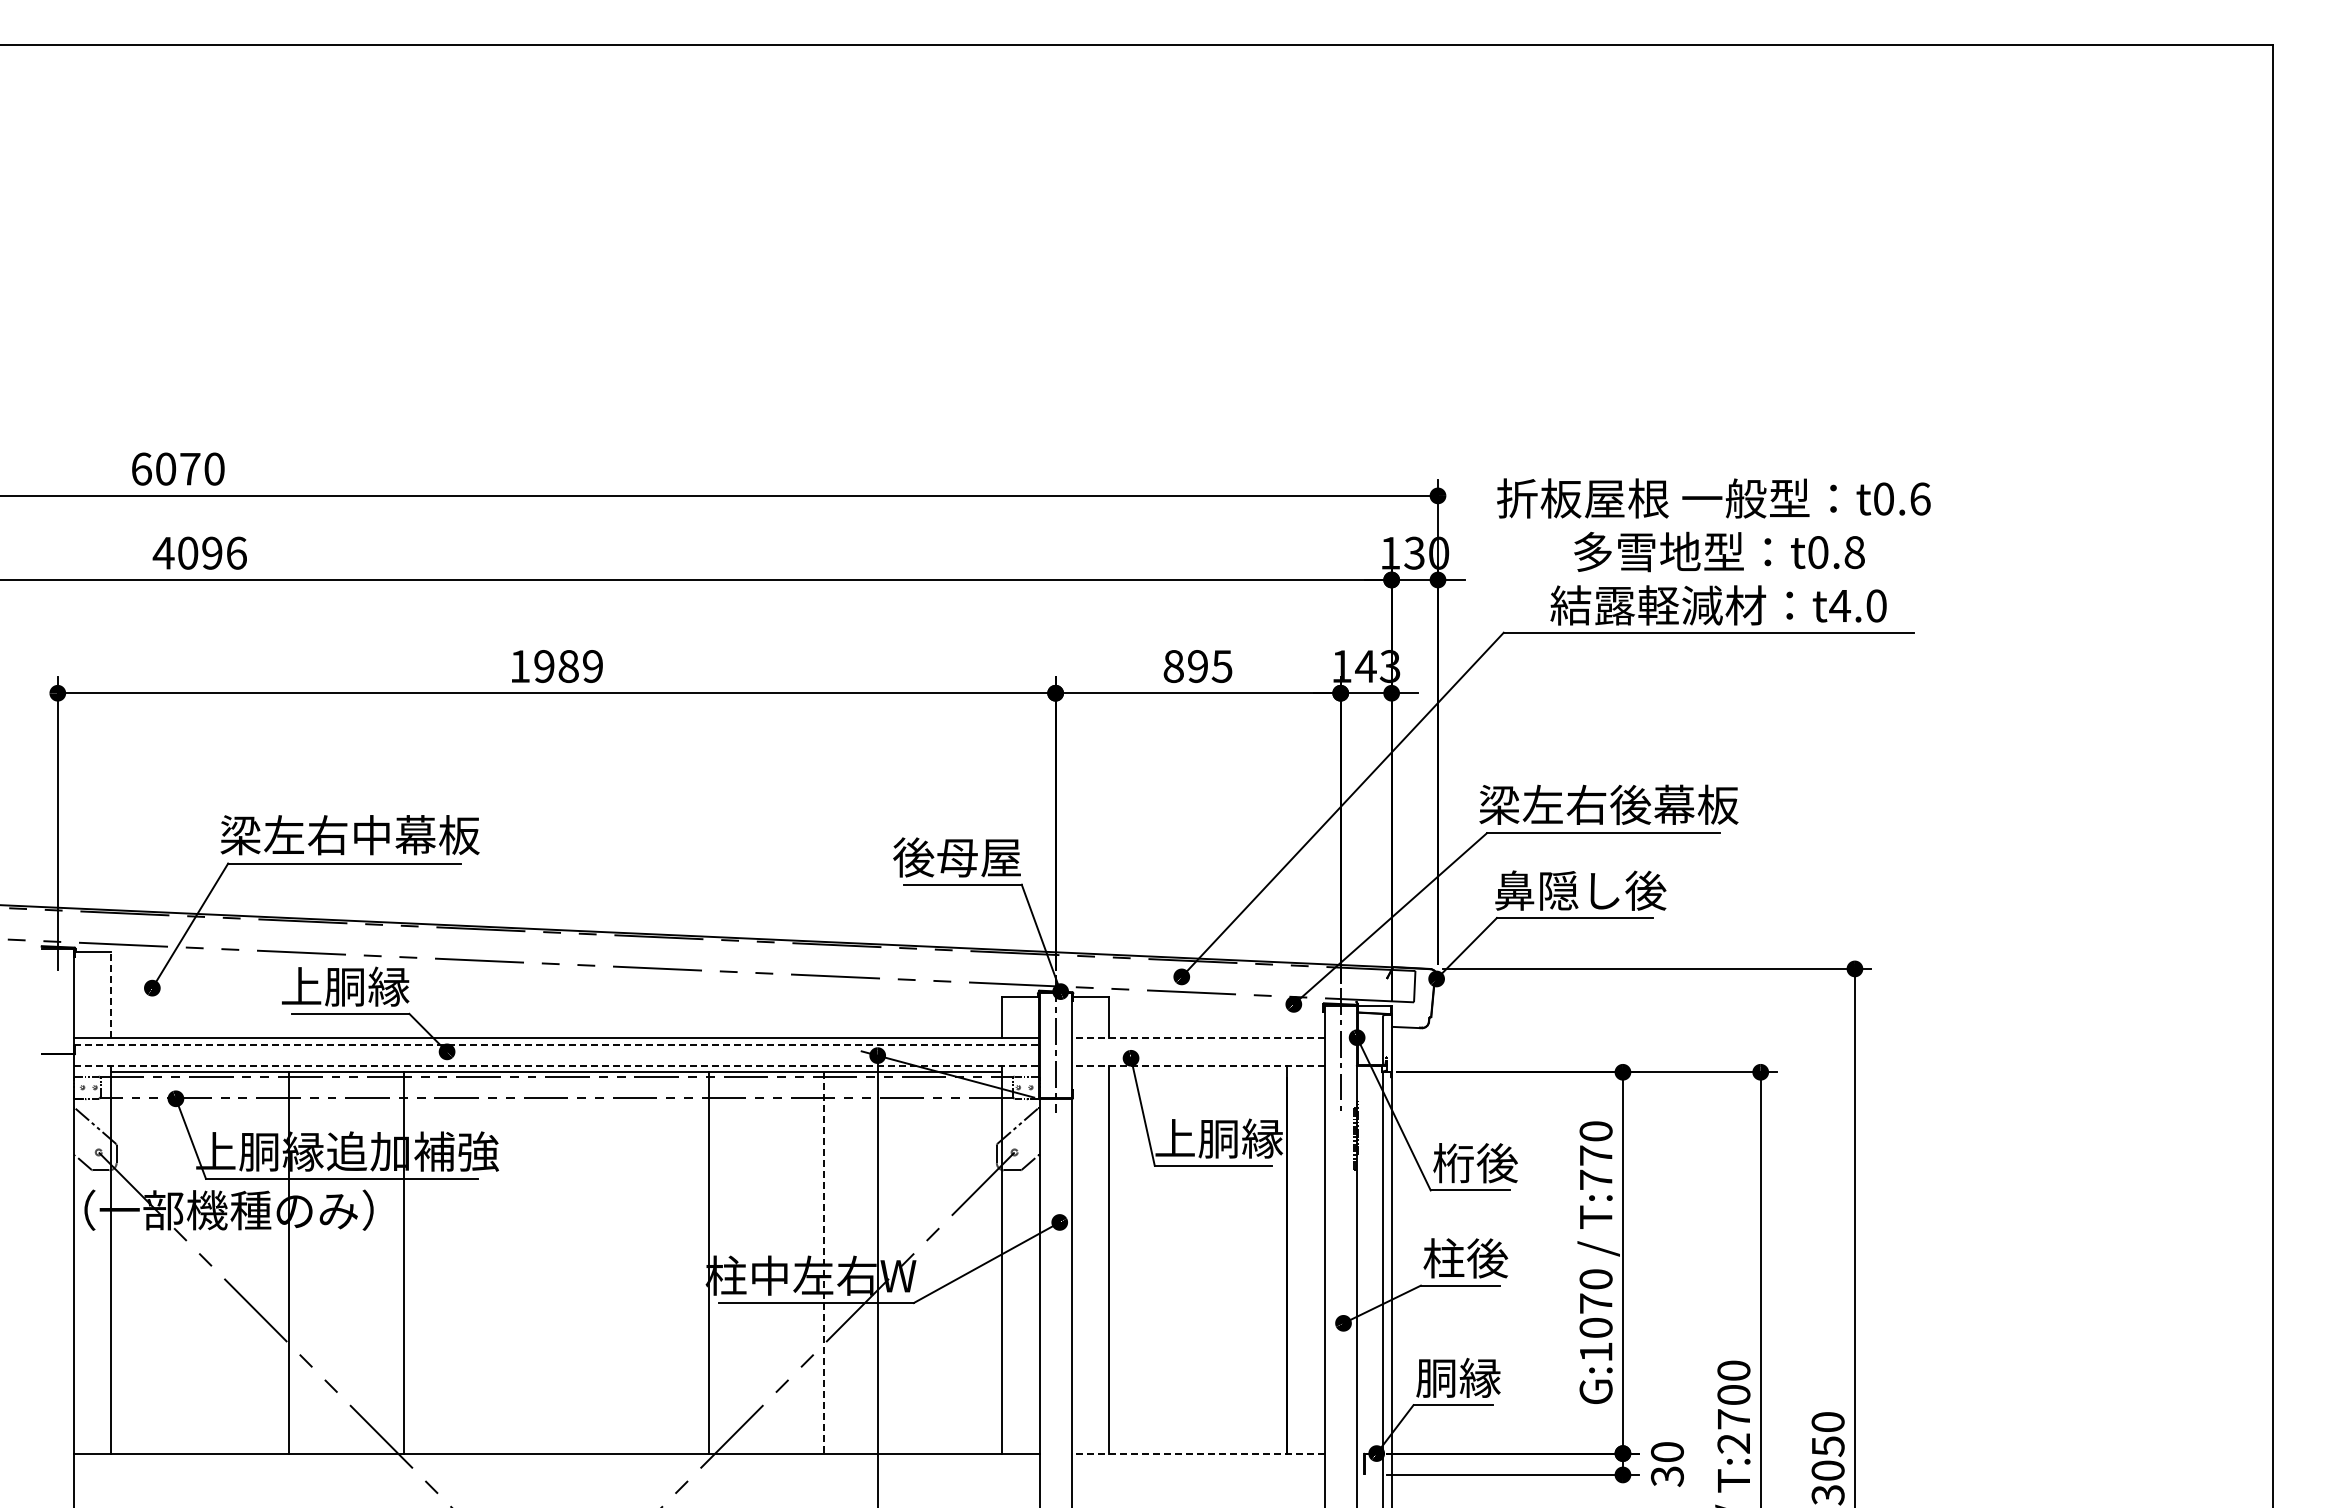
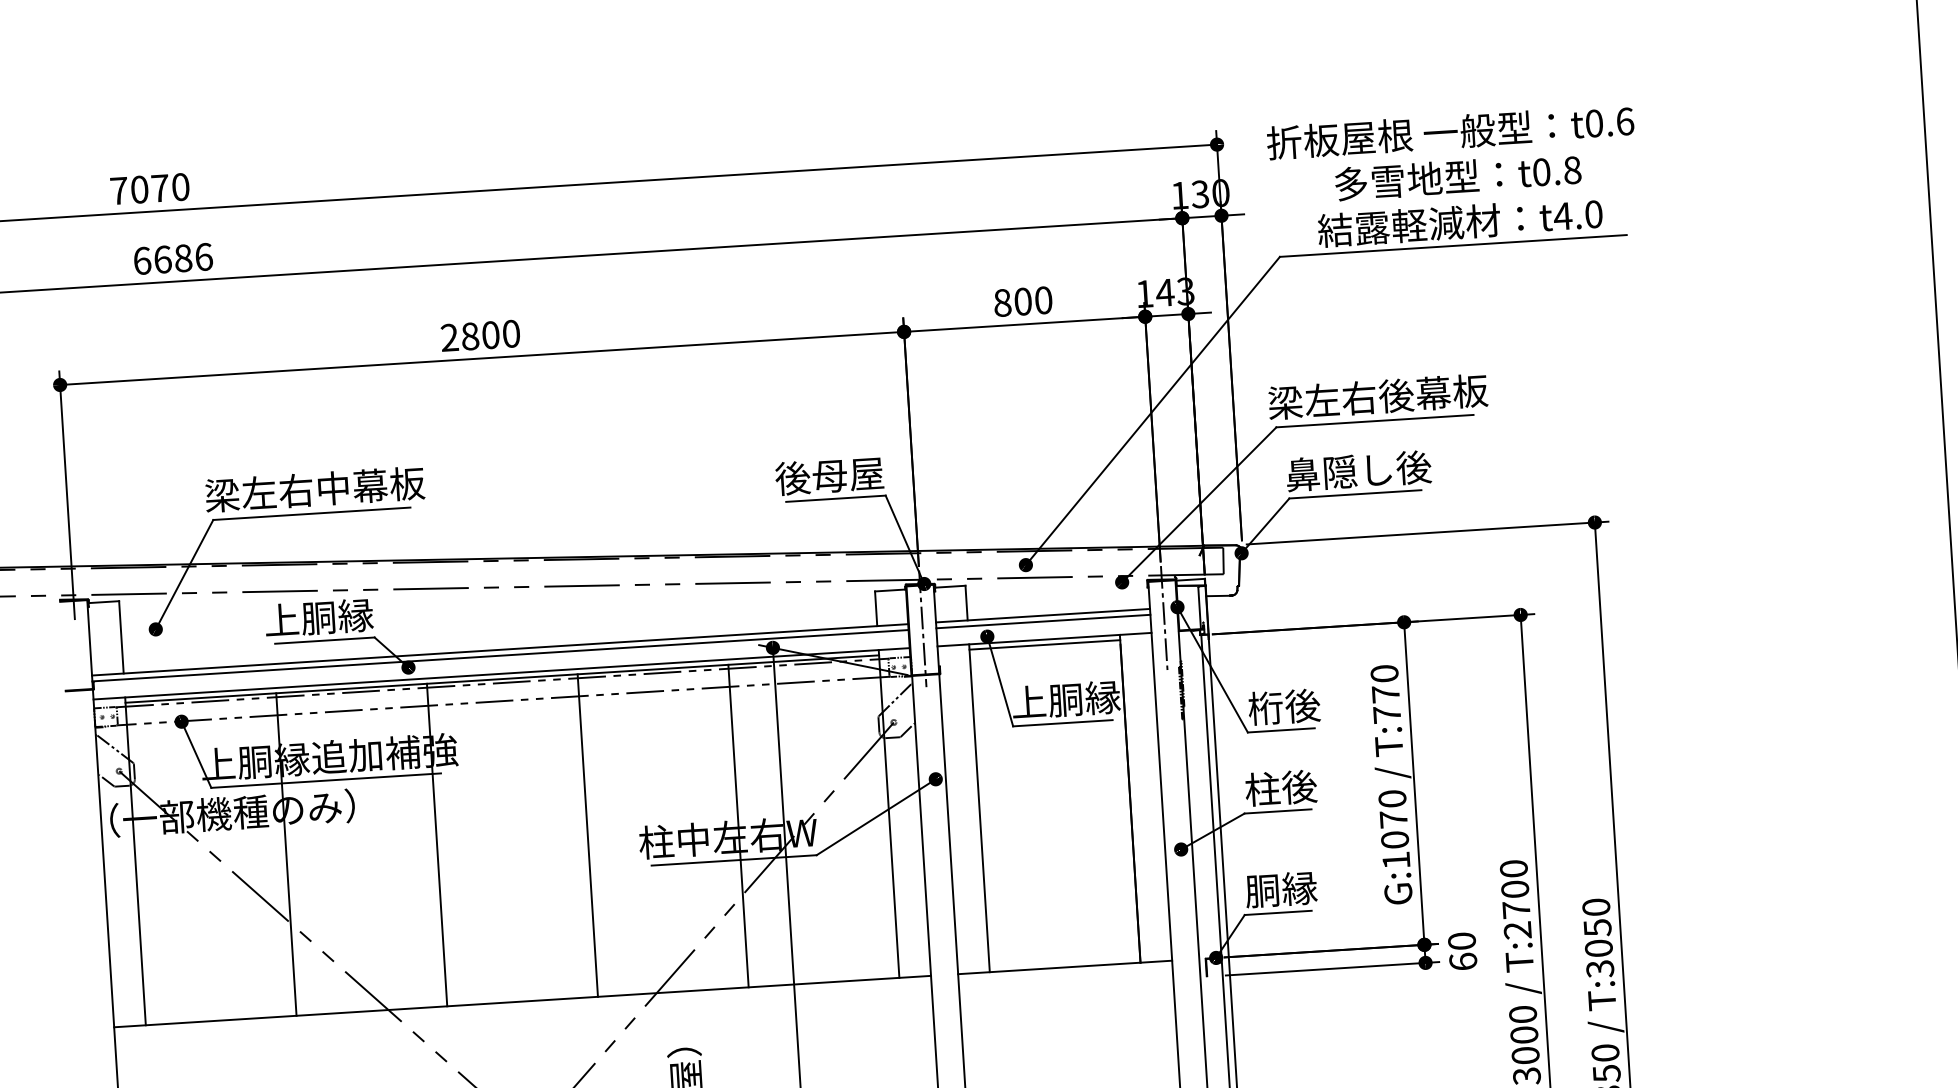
text: (141, 468) -> (118, 190), 6070 -> 7070
text: (187, 552) -> (162, 259), 4096 -> 6686
text: (556, 666) -> (480, 335), 1989 -> 2800
text: (1210, 666) -> (1033, 301), 895 -> 800
line: (111, 994) -> (121, 636), dashed -> solid
line: (1198, 1037) -> (1043, 615), dashed -> solid
line: (556, 1044) -> (500, 655), dashed -> solid
line: (1197, 1044) -> (1042, 621), added
line: (556, 1066) -> (501, 674), dashed -> solid
line: (1198, 1066) -> (1044, 640), dashed -> solid
line: (1198, 1072) -> (1045, 645), added
line: (403, 1262) -> (436, 844), moved
line: (708, 1262) -> (587, 835), moved
line: (823, 1262) -> (738, 825), dashed -> solid
line: (1198, 1453) -> (1065, 967), dashed -> solid
text: (1667, 1476) -> (1463, 961), 30 -> 60

